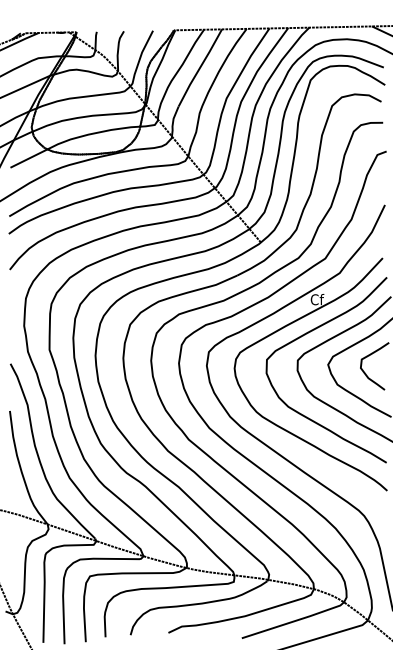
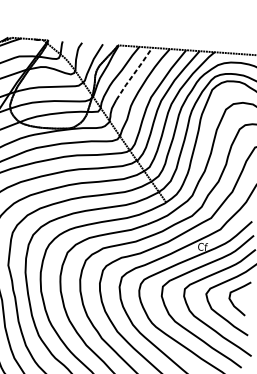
line: (200, 67) -> (134, 73), solid -> dashed

